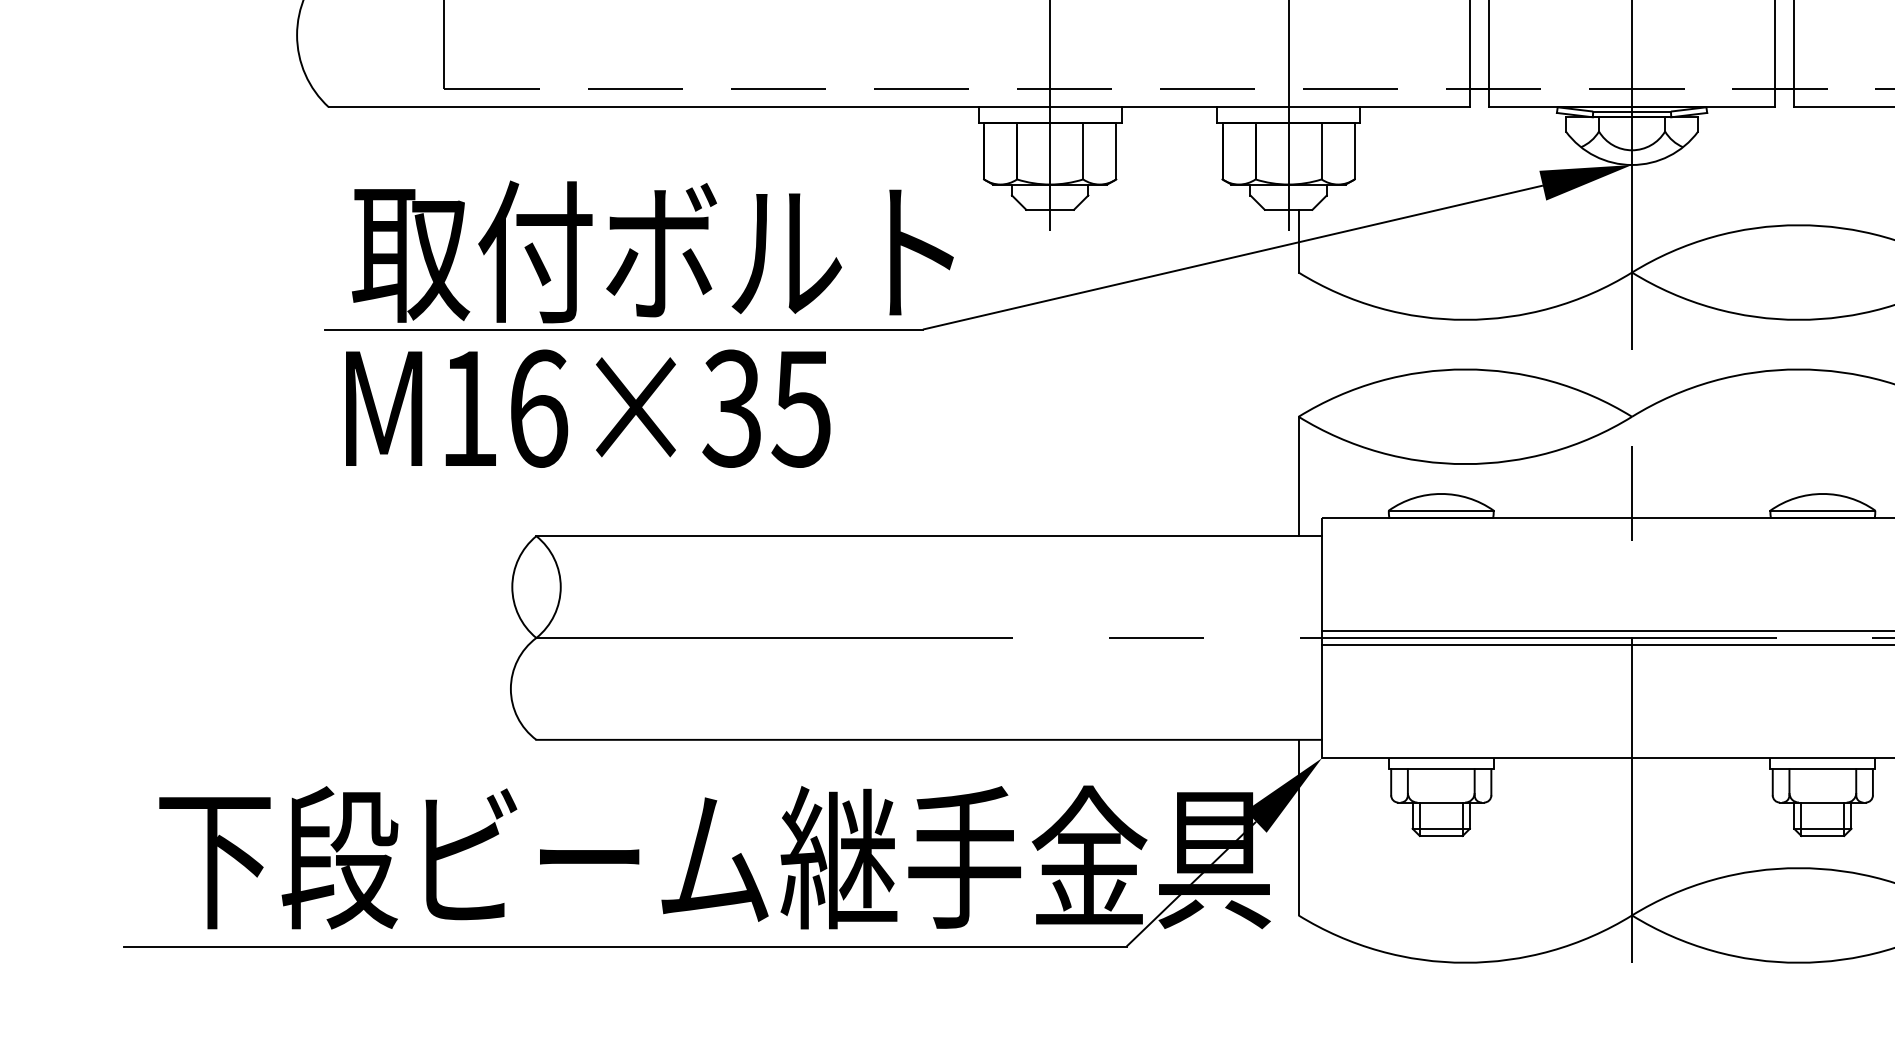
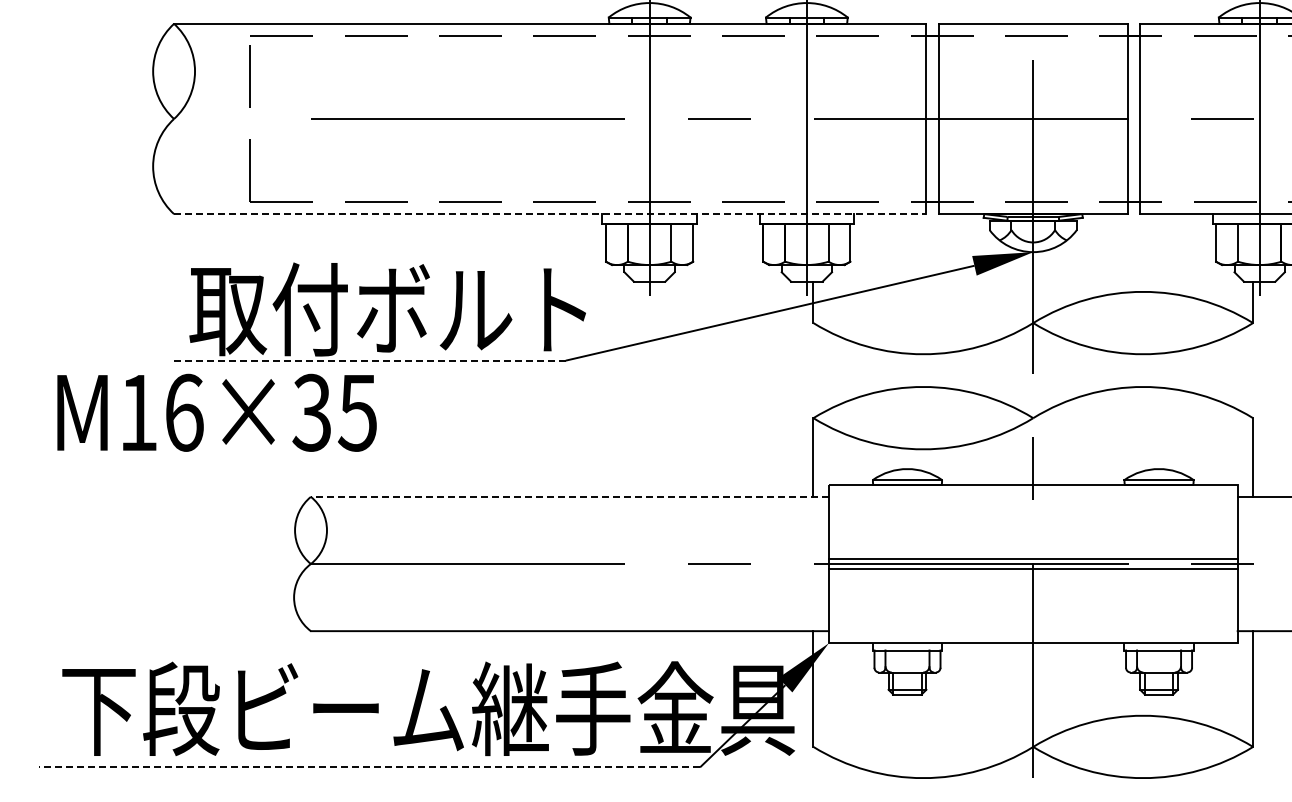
line: (899, 107) -> (550, 214), solid -> dashed
line: (623, 329) -> (368, 360), solid -> dashed
text: (587, 408) -> (216, 412), moved
line: (928, 535) -> (569, 496), solid -> dashed
line: (625, 946) -> (369, 767), solid -> dashed

